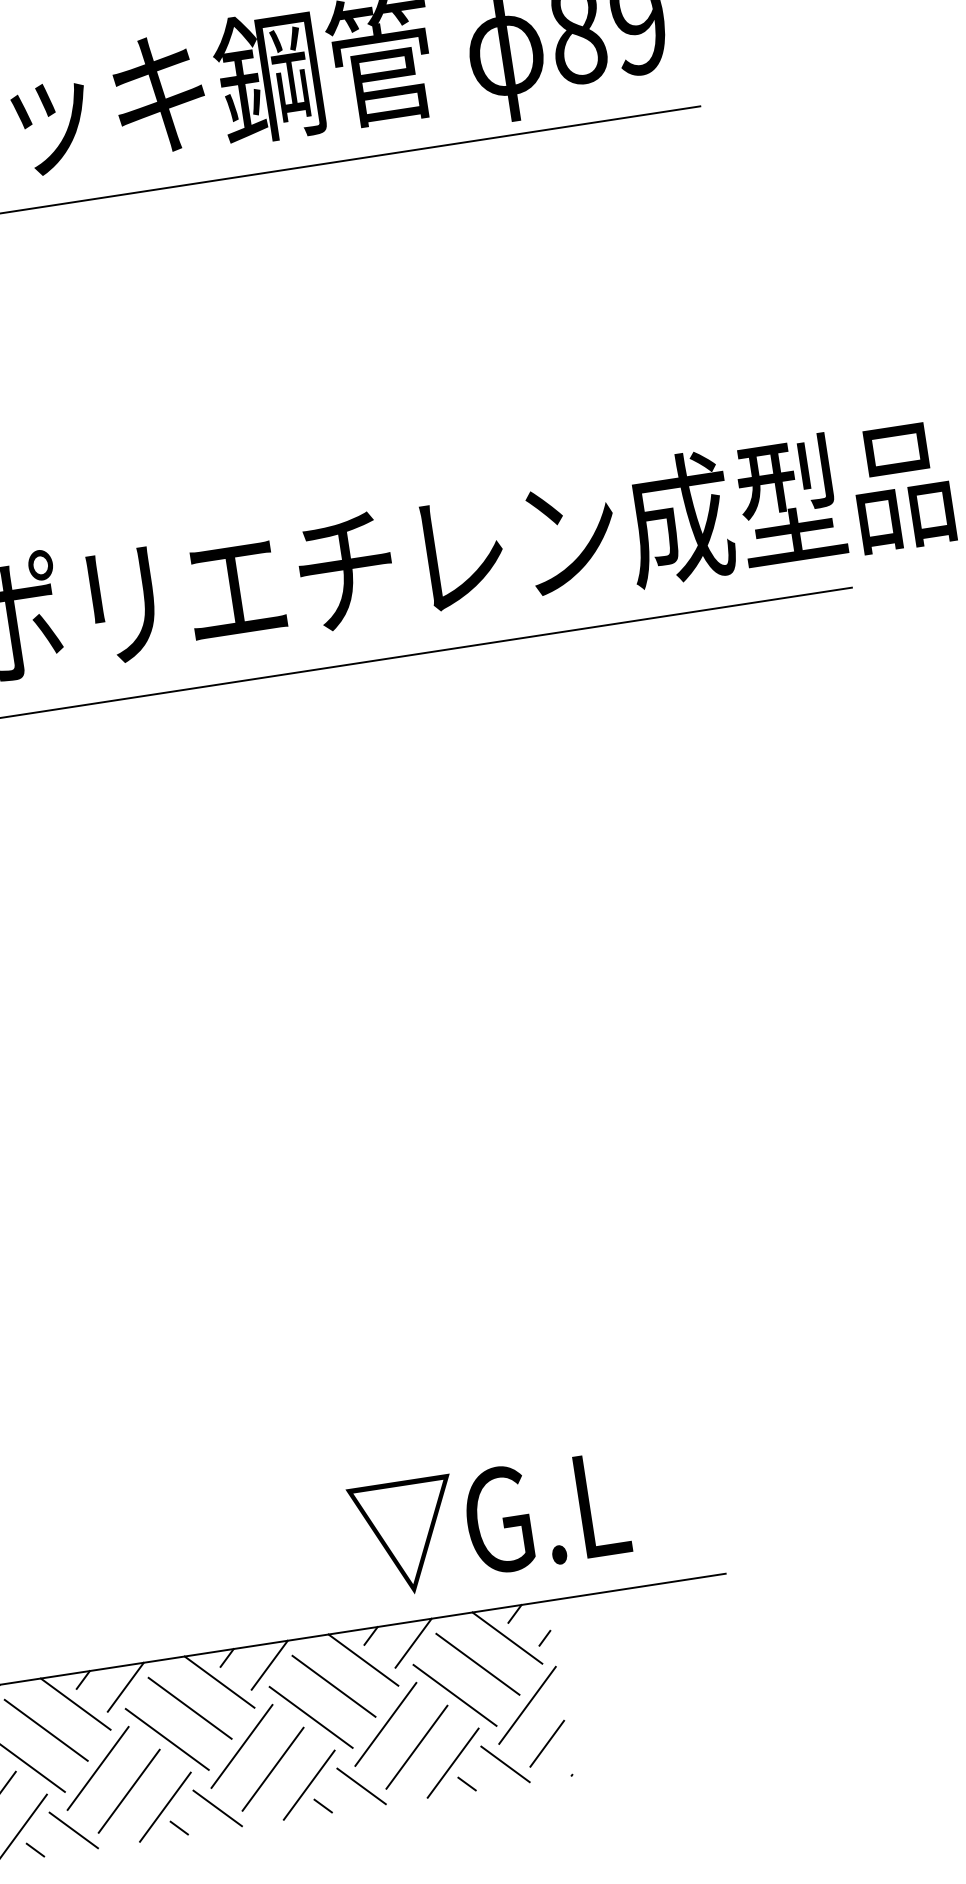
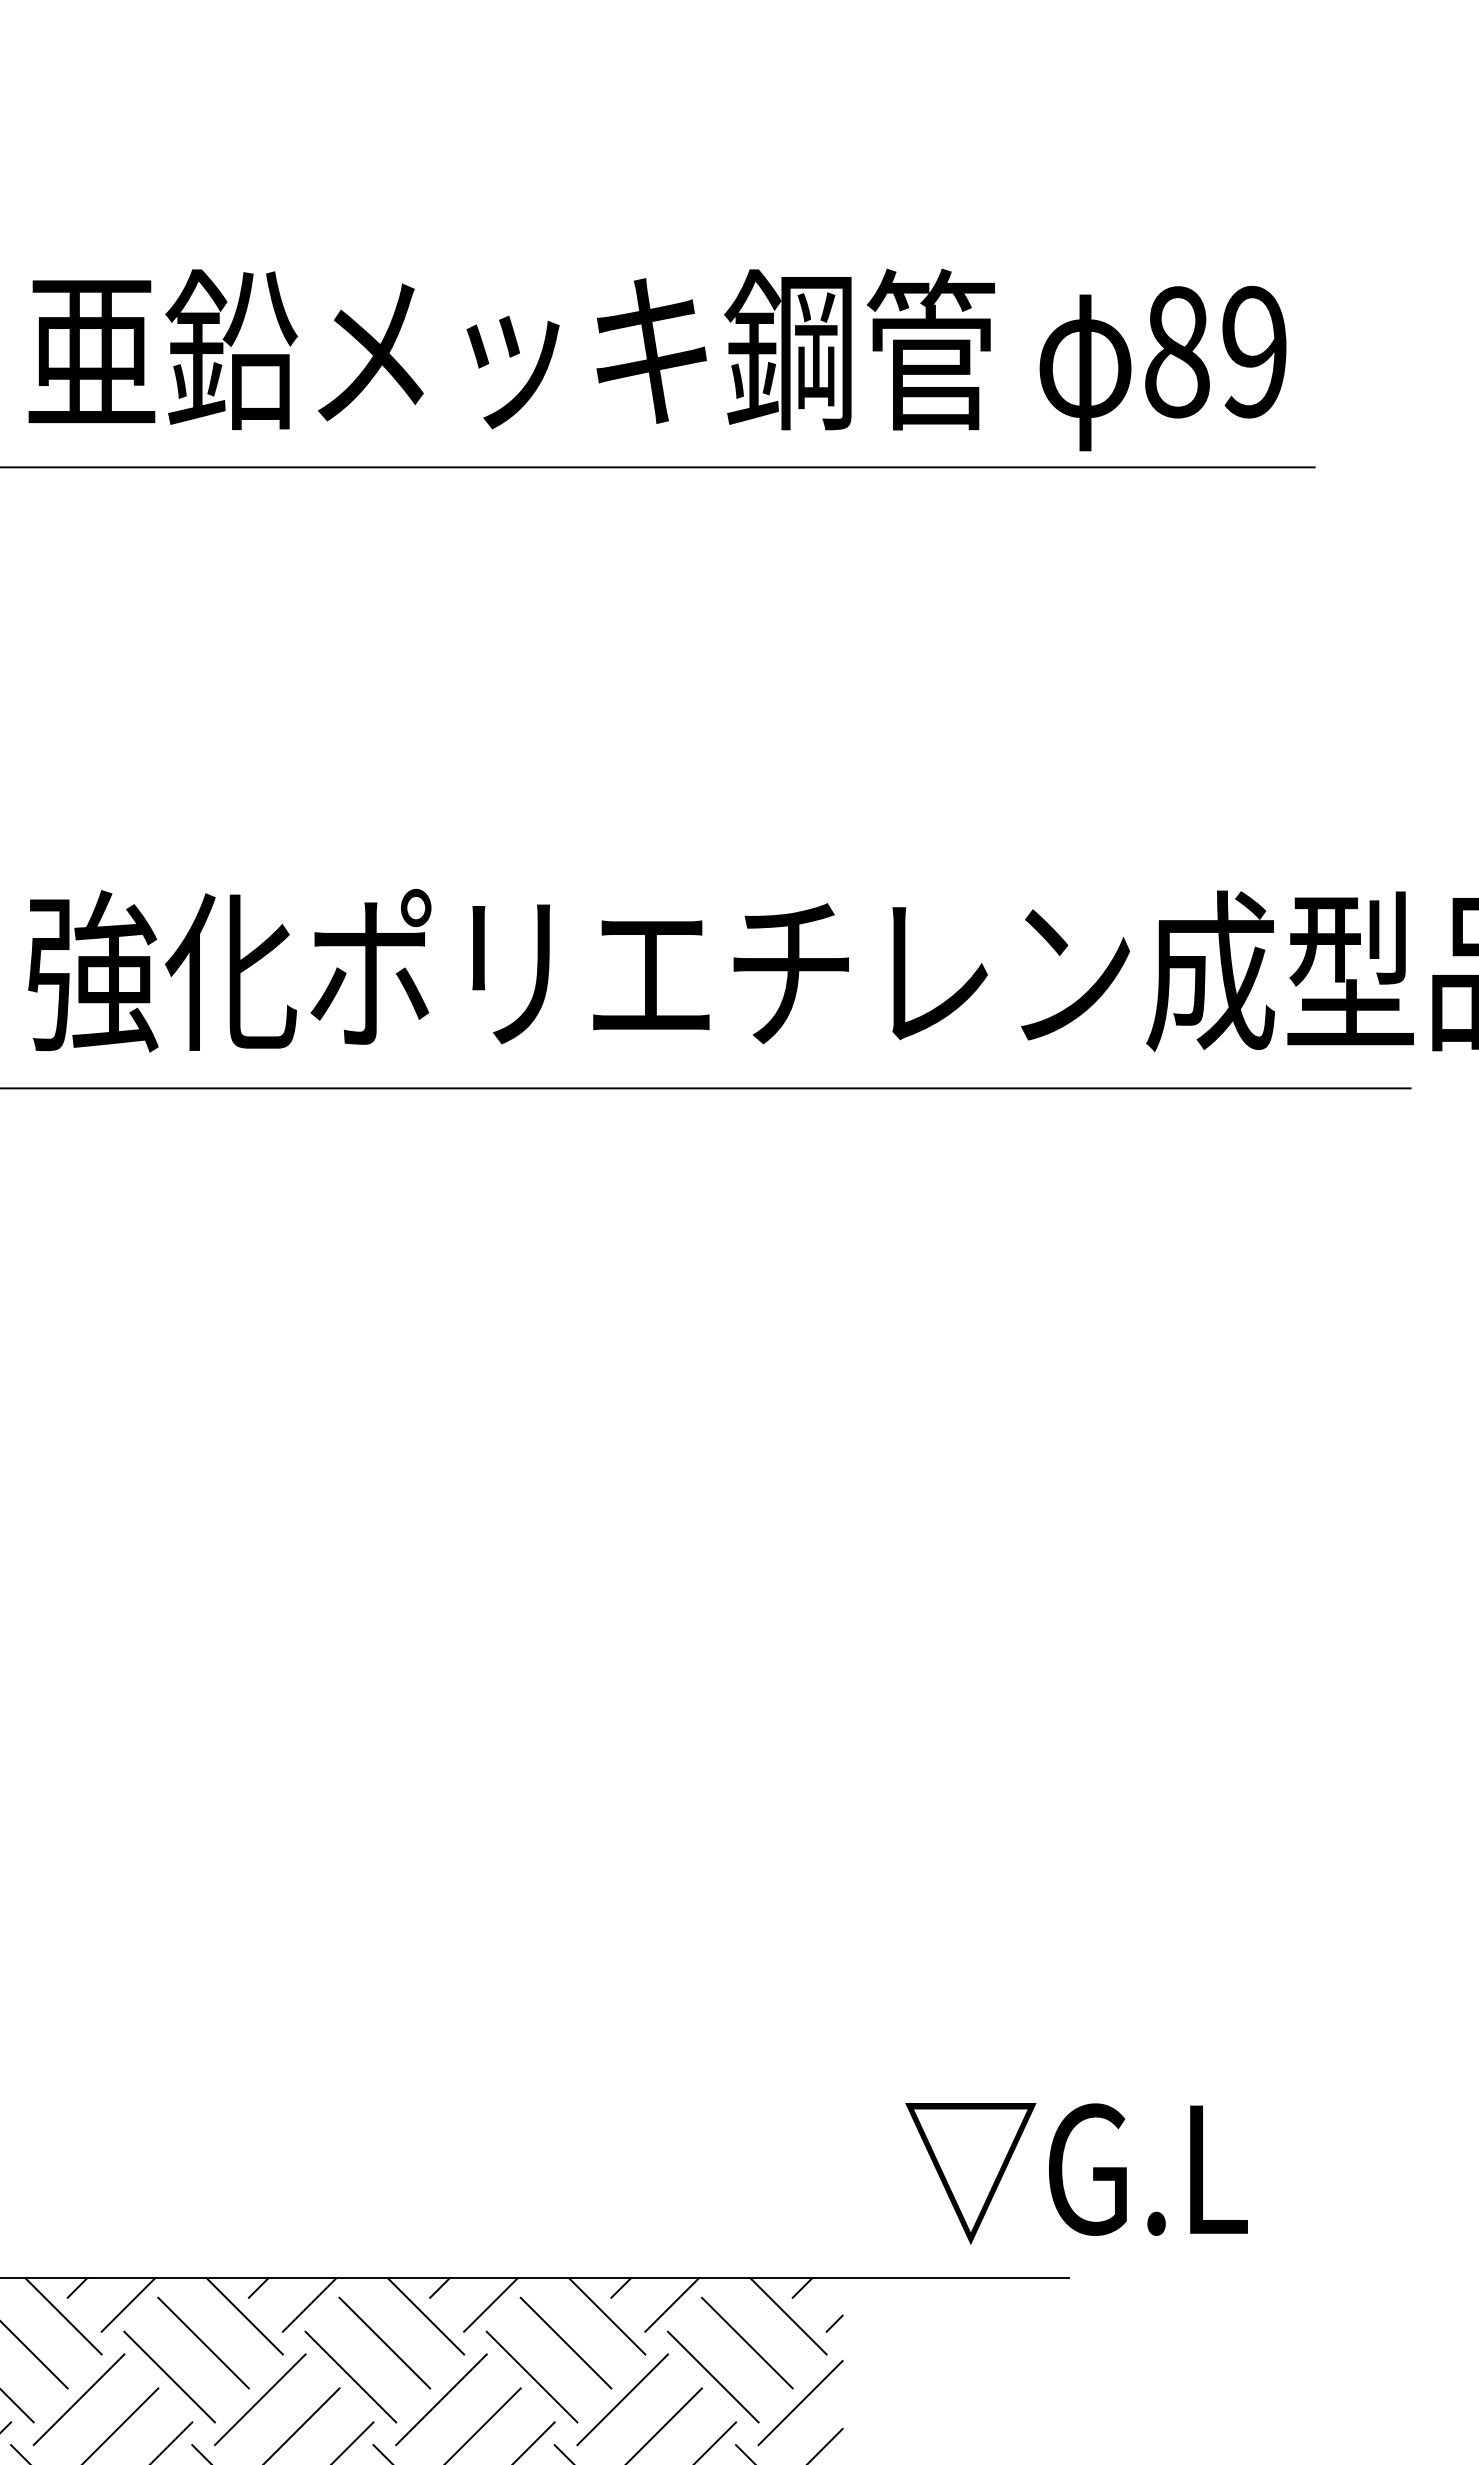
text: (490, 1524) -> (1076, 2173), moved

